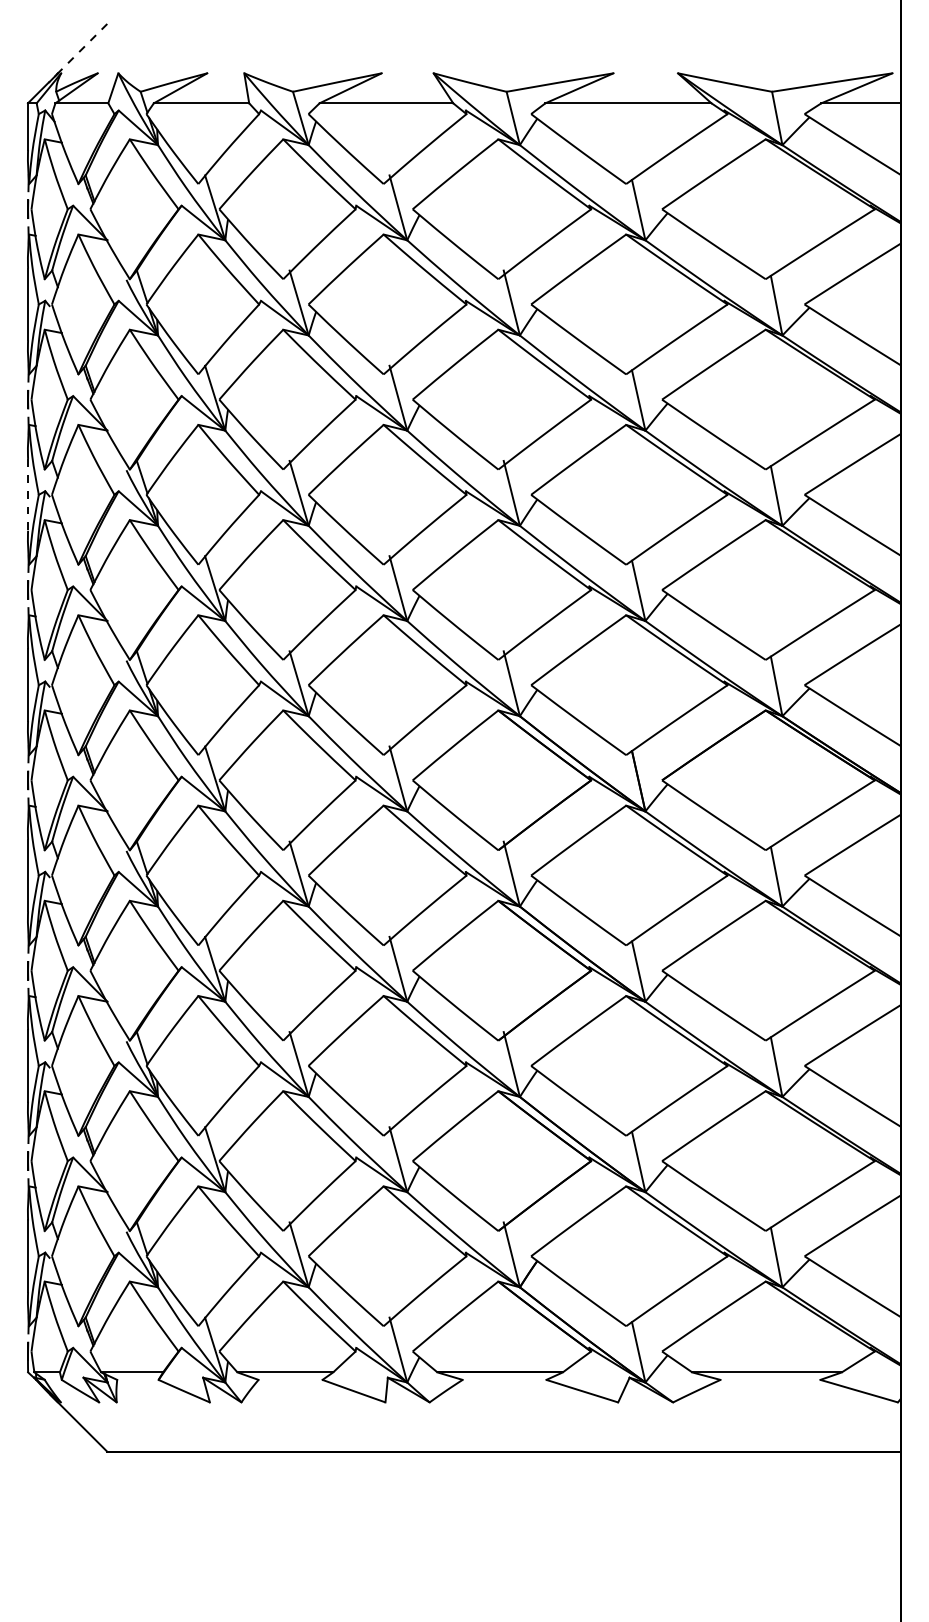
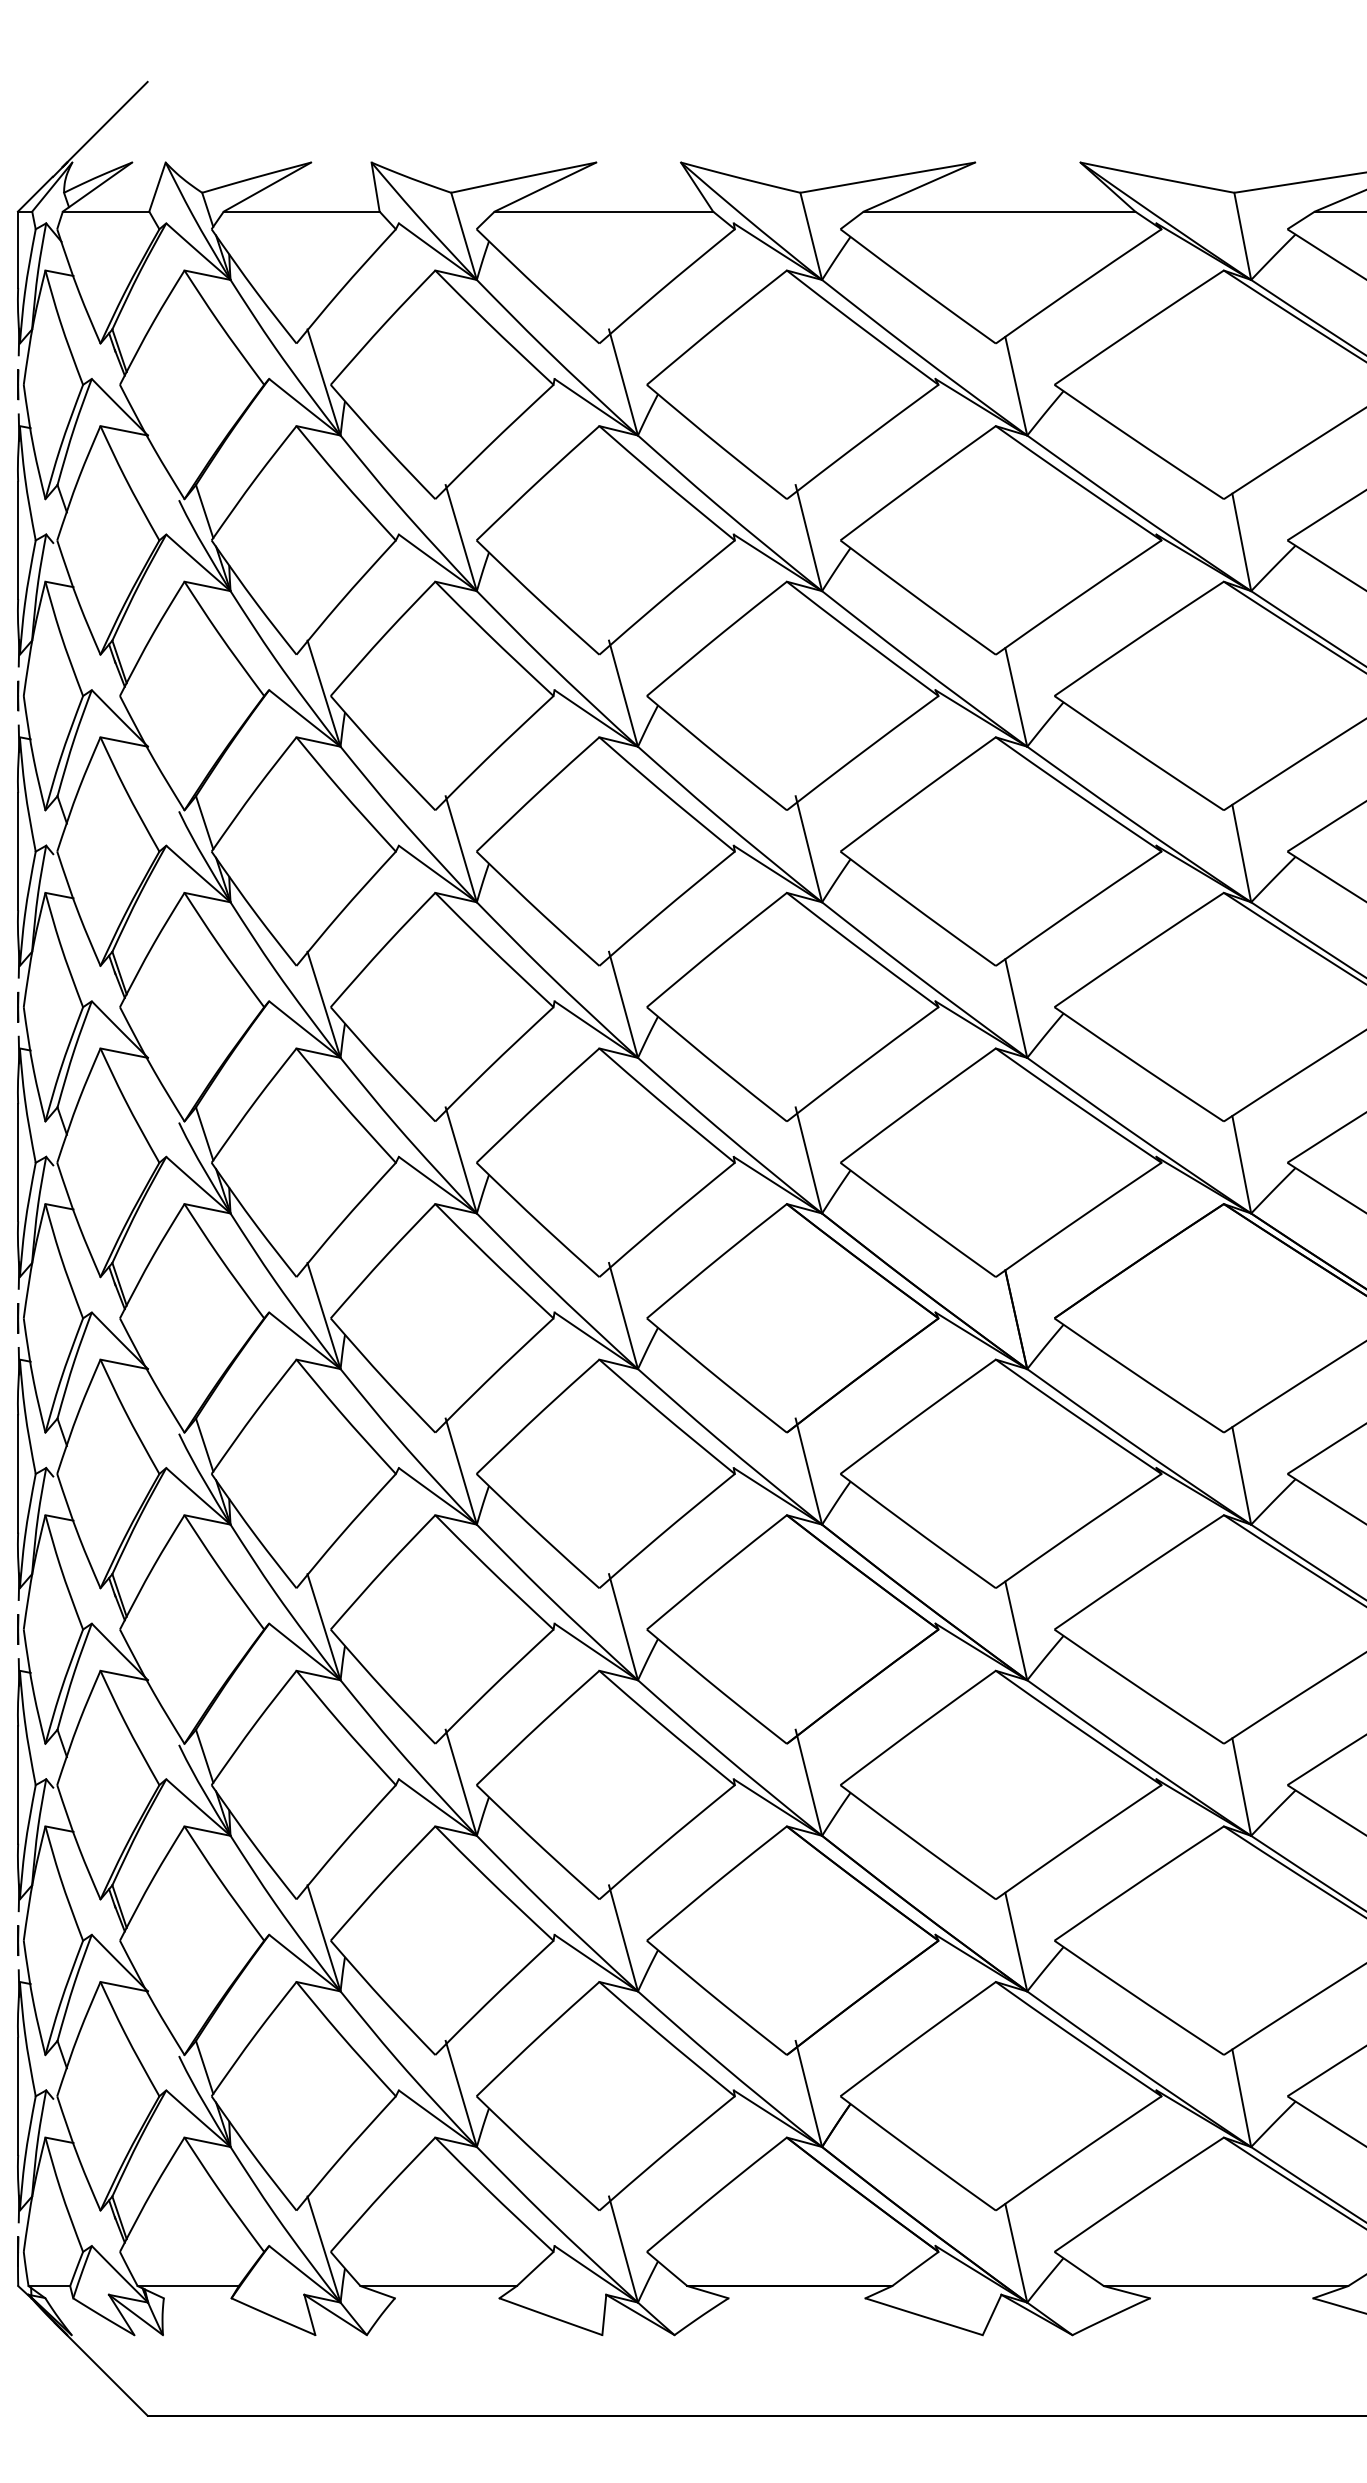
line: (81, 49) -> (105, 123), dashed -> solid
line: (27, 494) -> (17, 851), dashed -> solid

